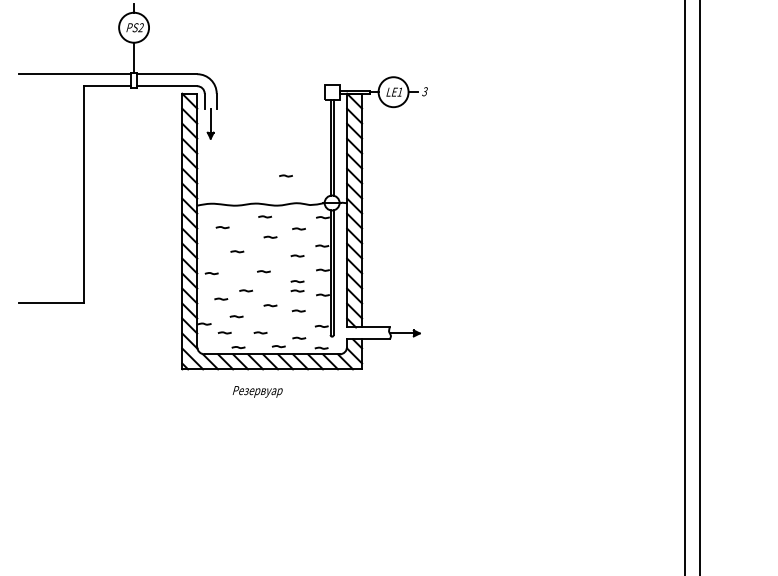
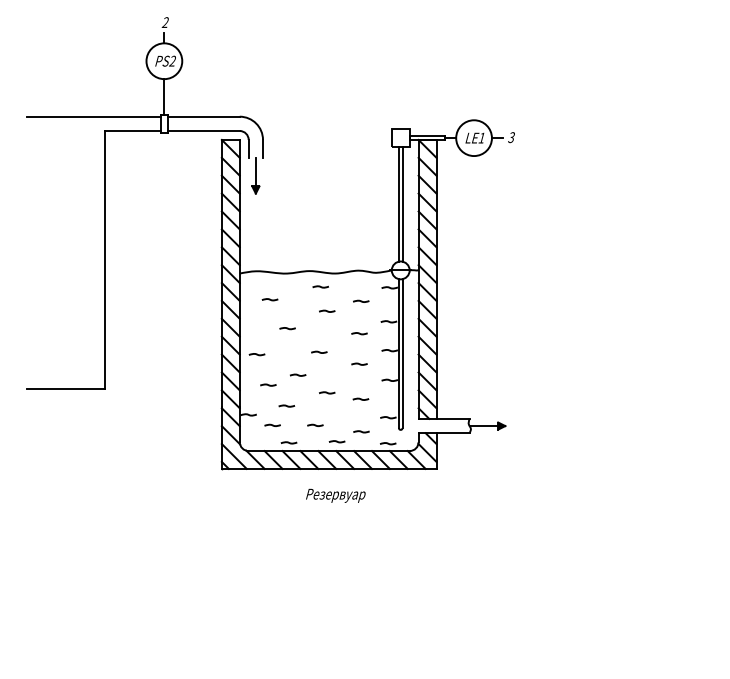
curve: (285, 175) -> (345, 237), removed
curve: (297, 290) -> (359, 374), removed
text: (257, 391) -> (335, 495), moved

